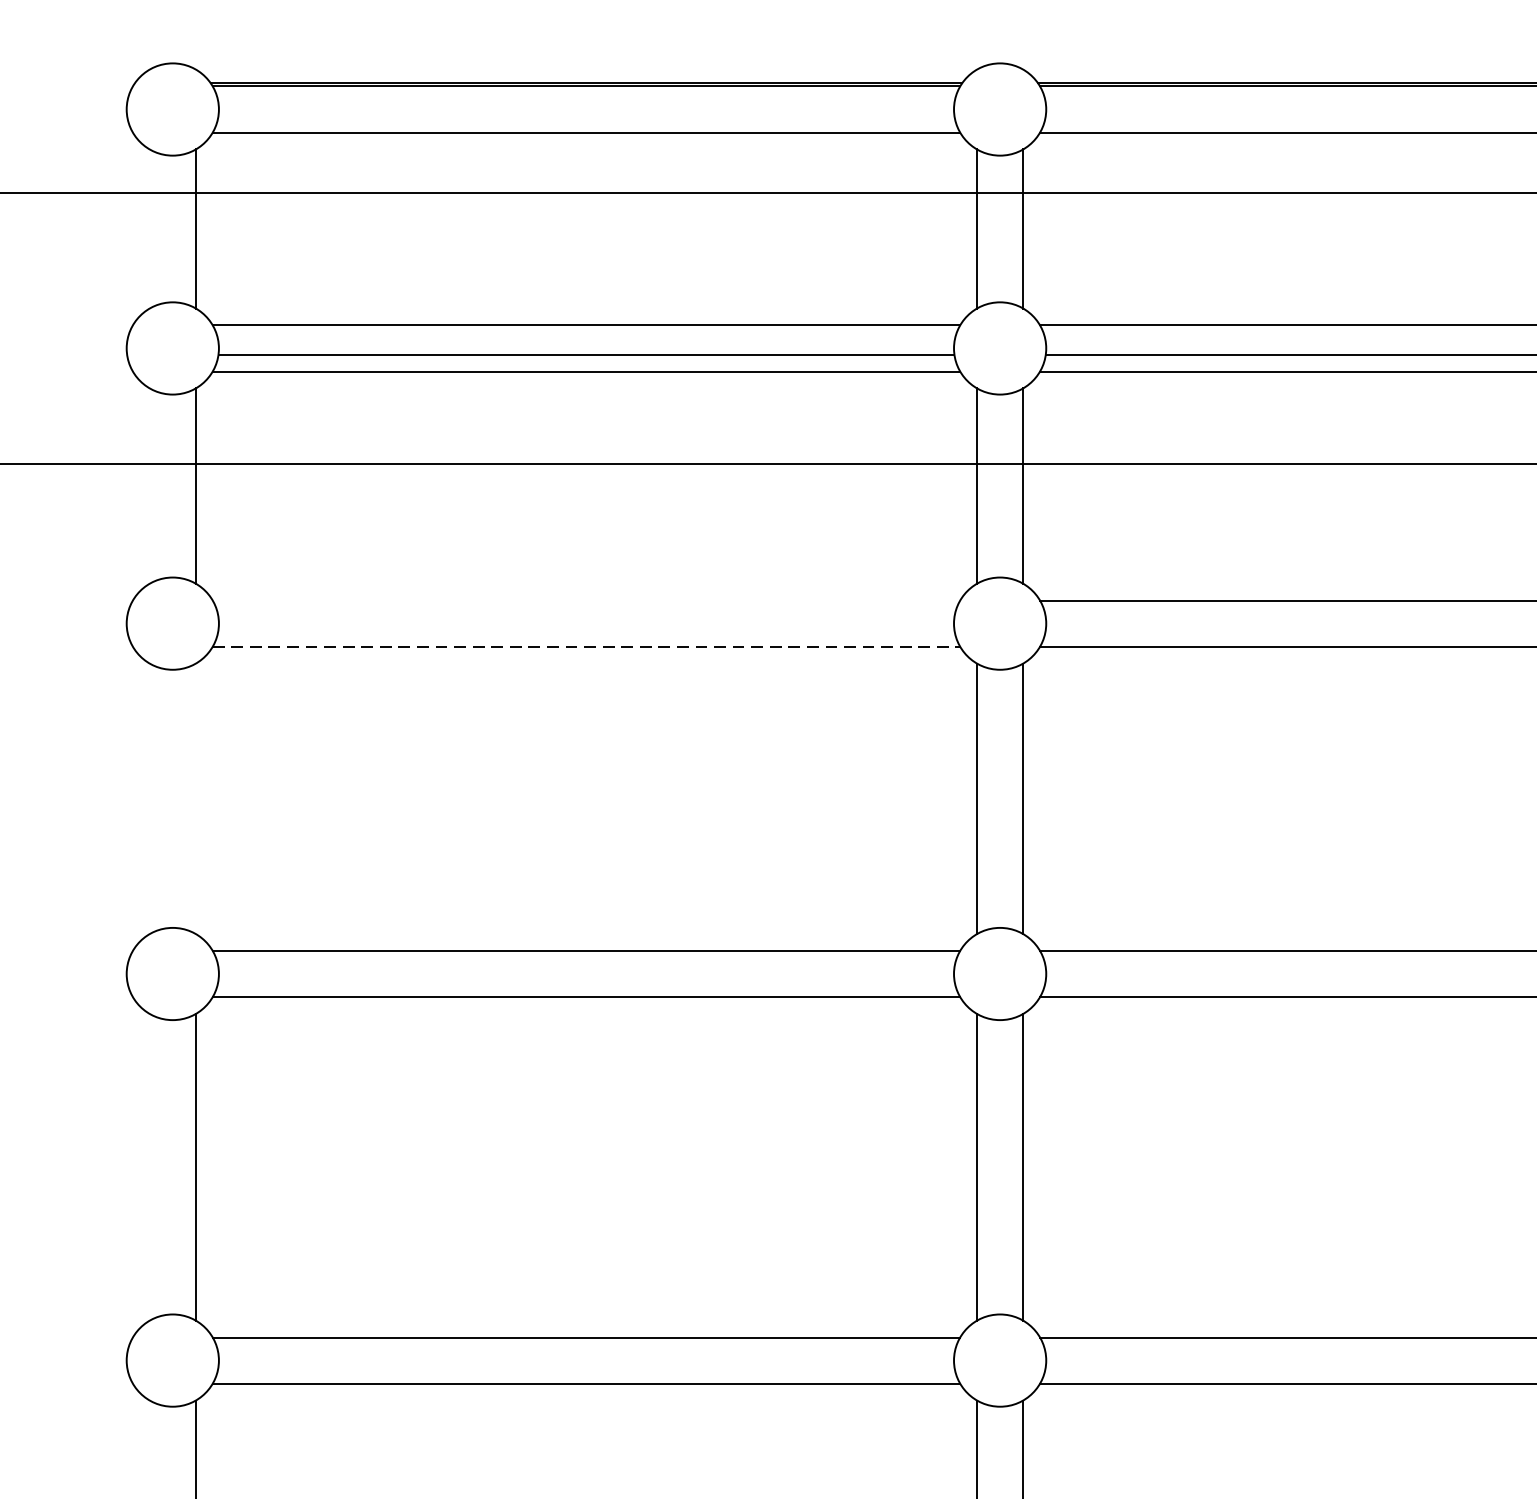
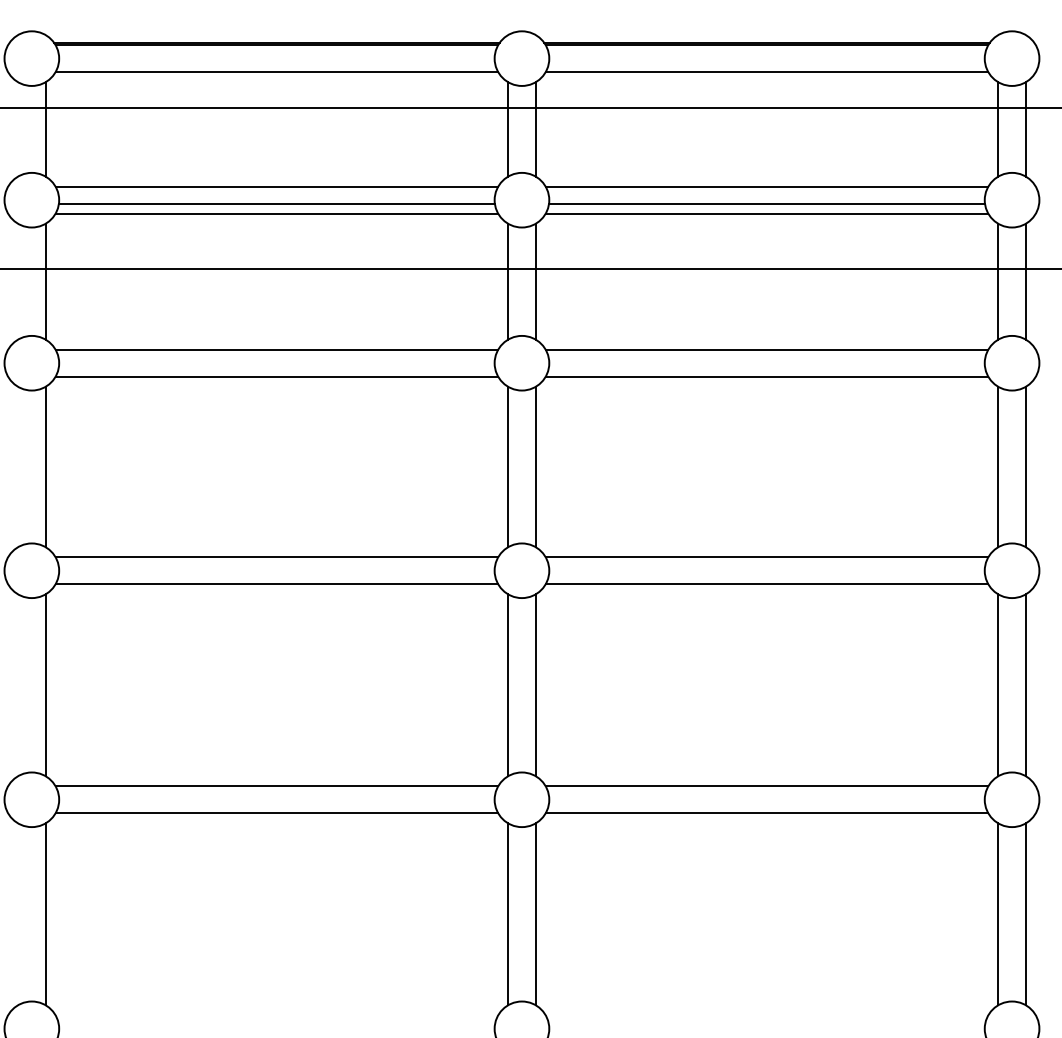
line: (585, 600) -> (276, 349), added
line: (587, 646) -> (277, 376), dashed -> solid
line: (195, 797) -> (45, 466), added

